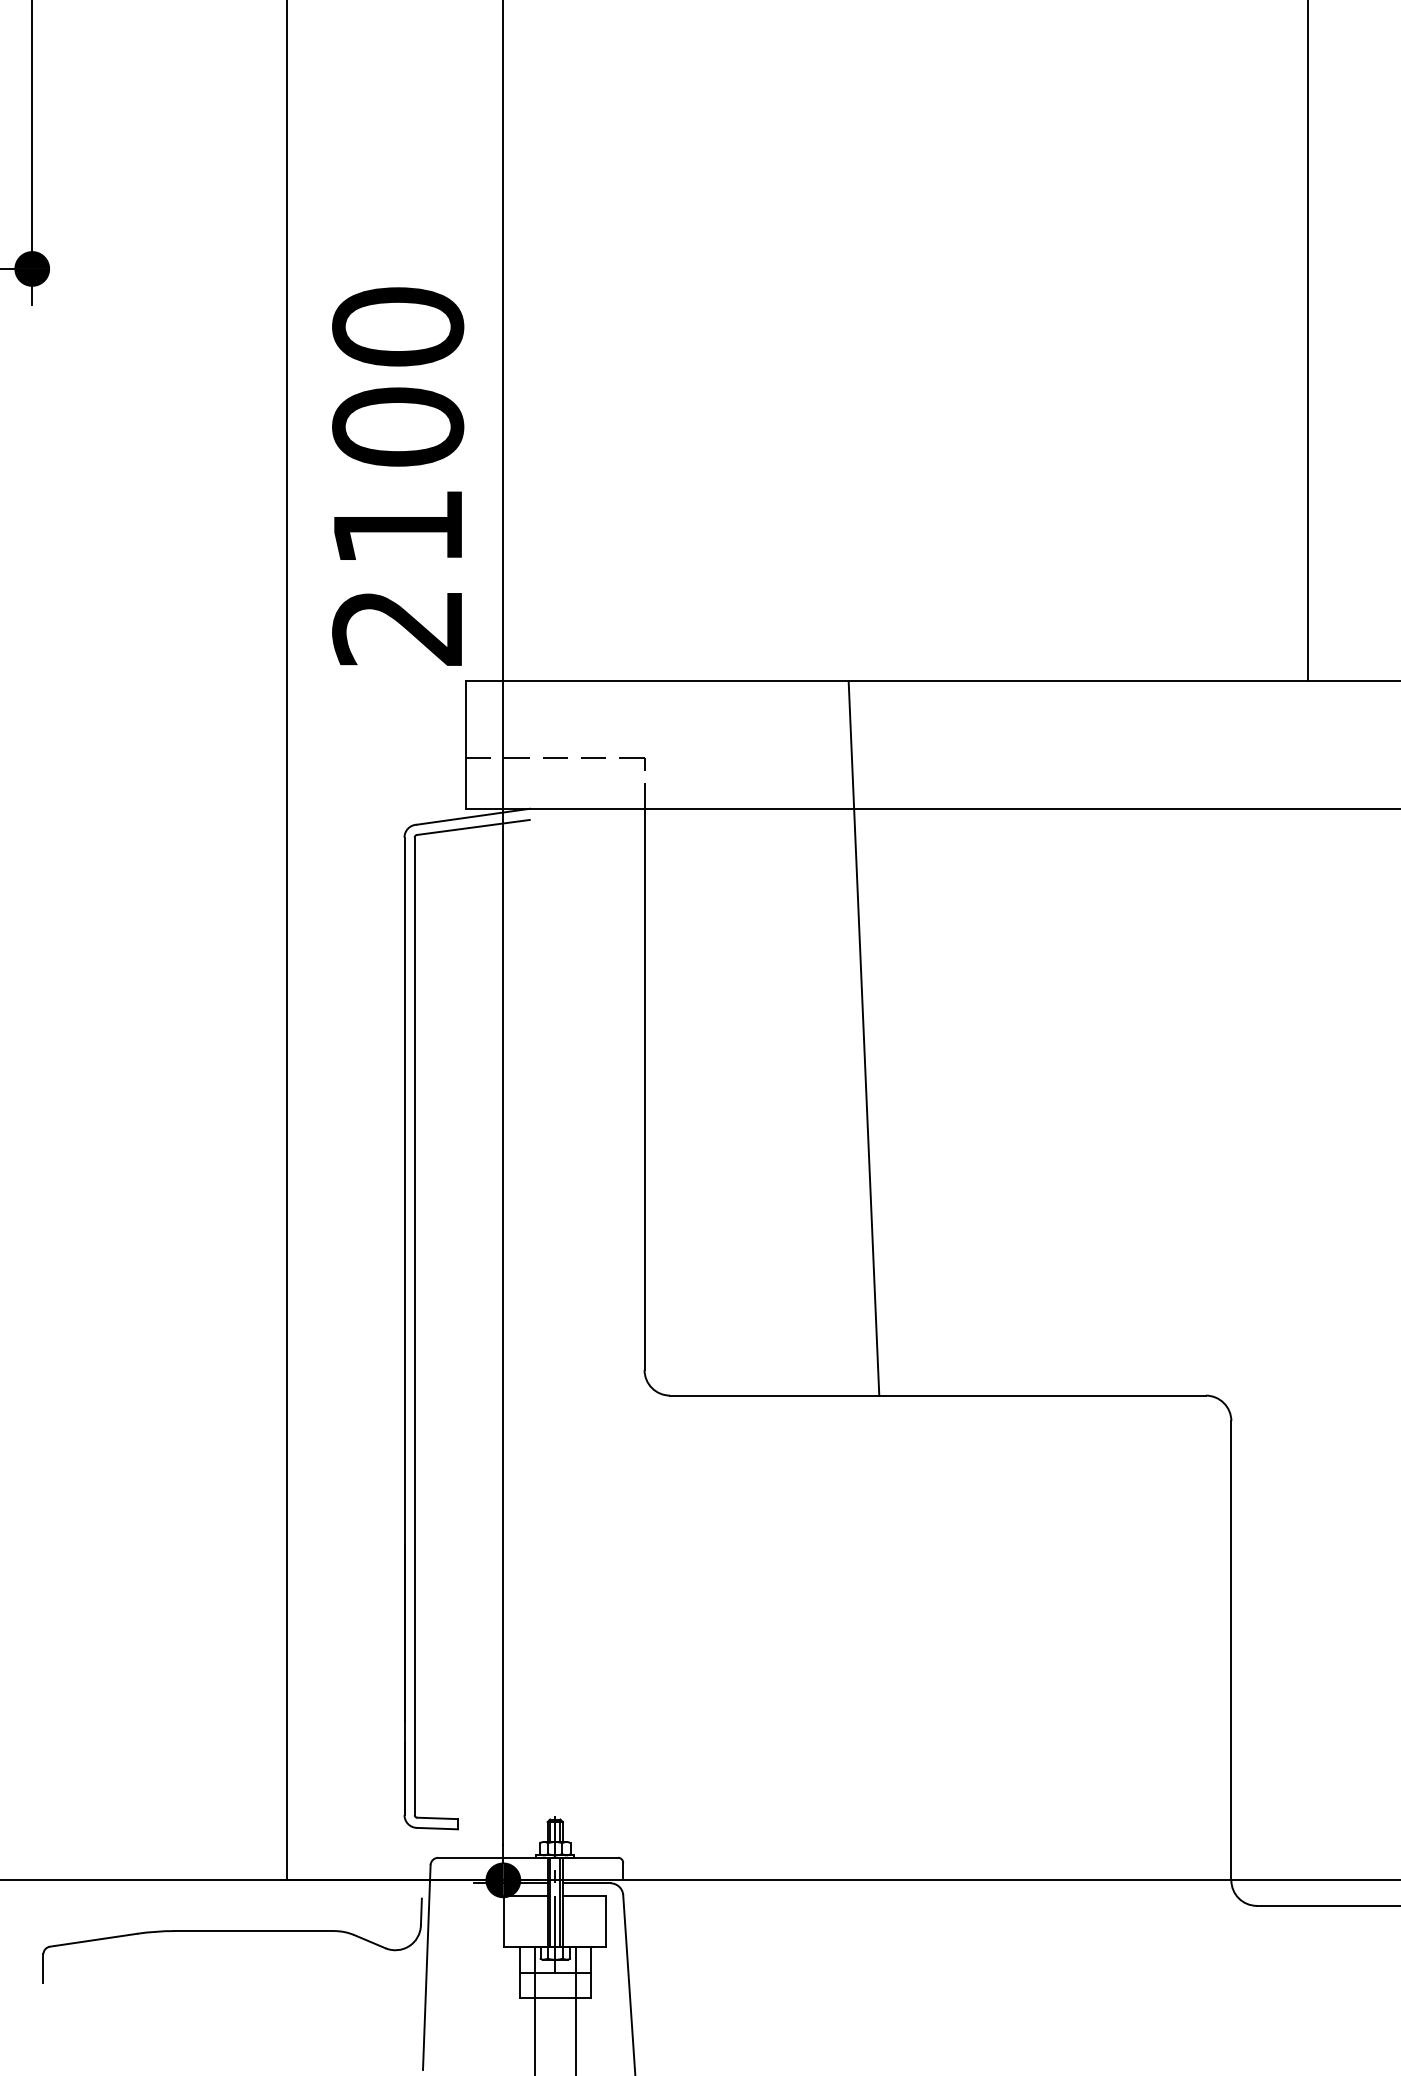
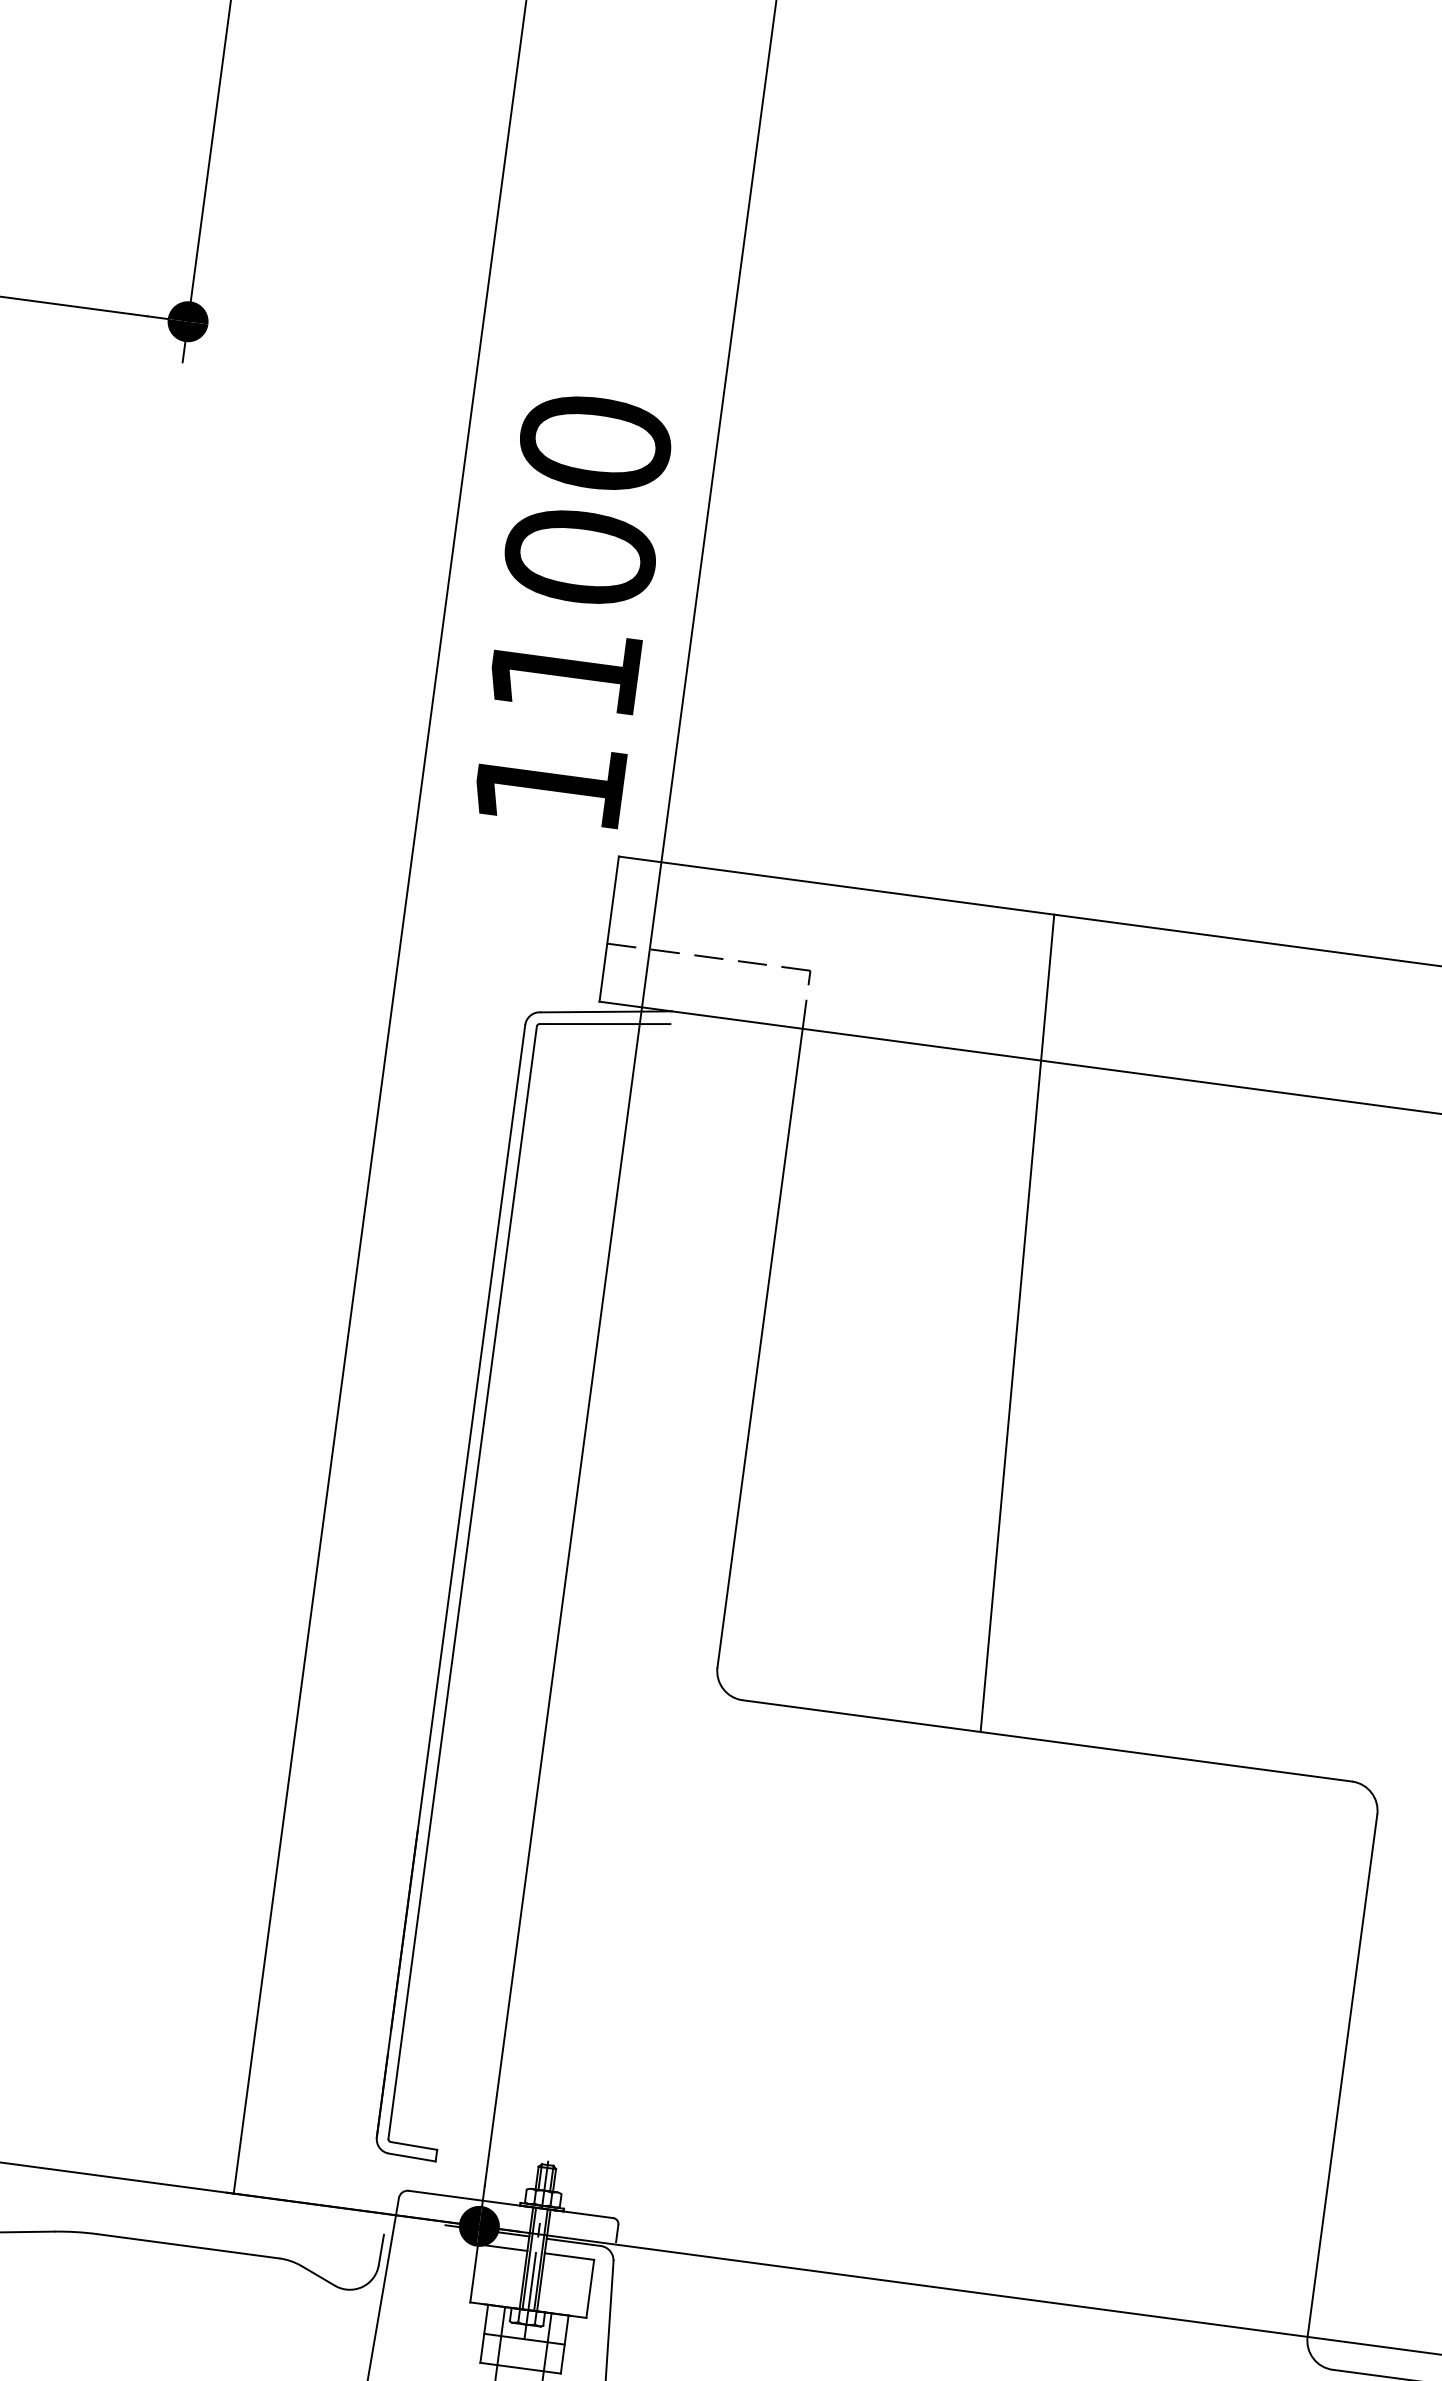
text: (396, 628) -> (547, 786), 2100 -> 1100

